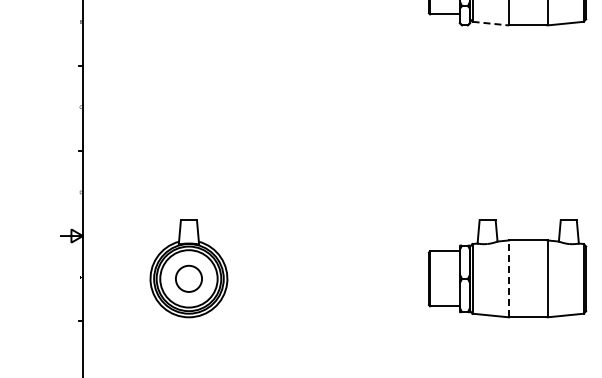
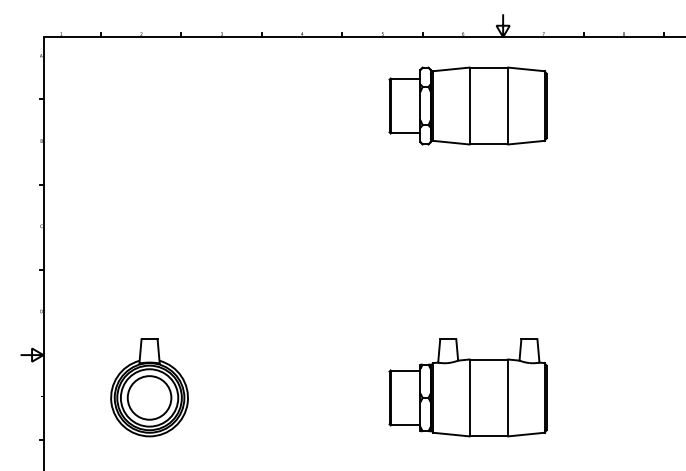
line: (490, 23) -> (451, 142), dashed -> solid
circle: (188, 278) -> (149, 397), size x1.67
line: (508, 278) -> (469, 397), dashed -> solid

